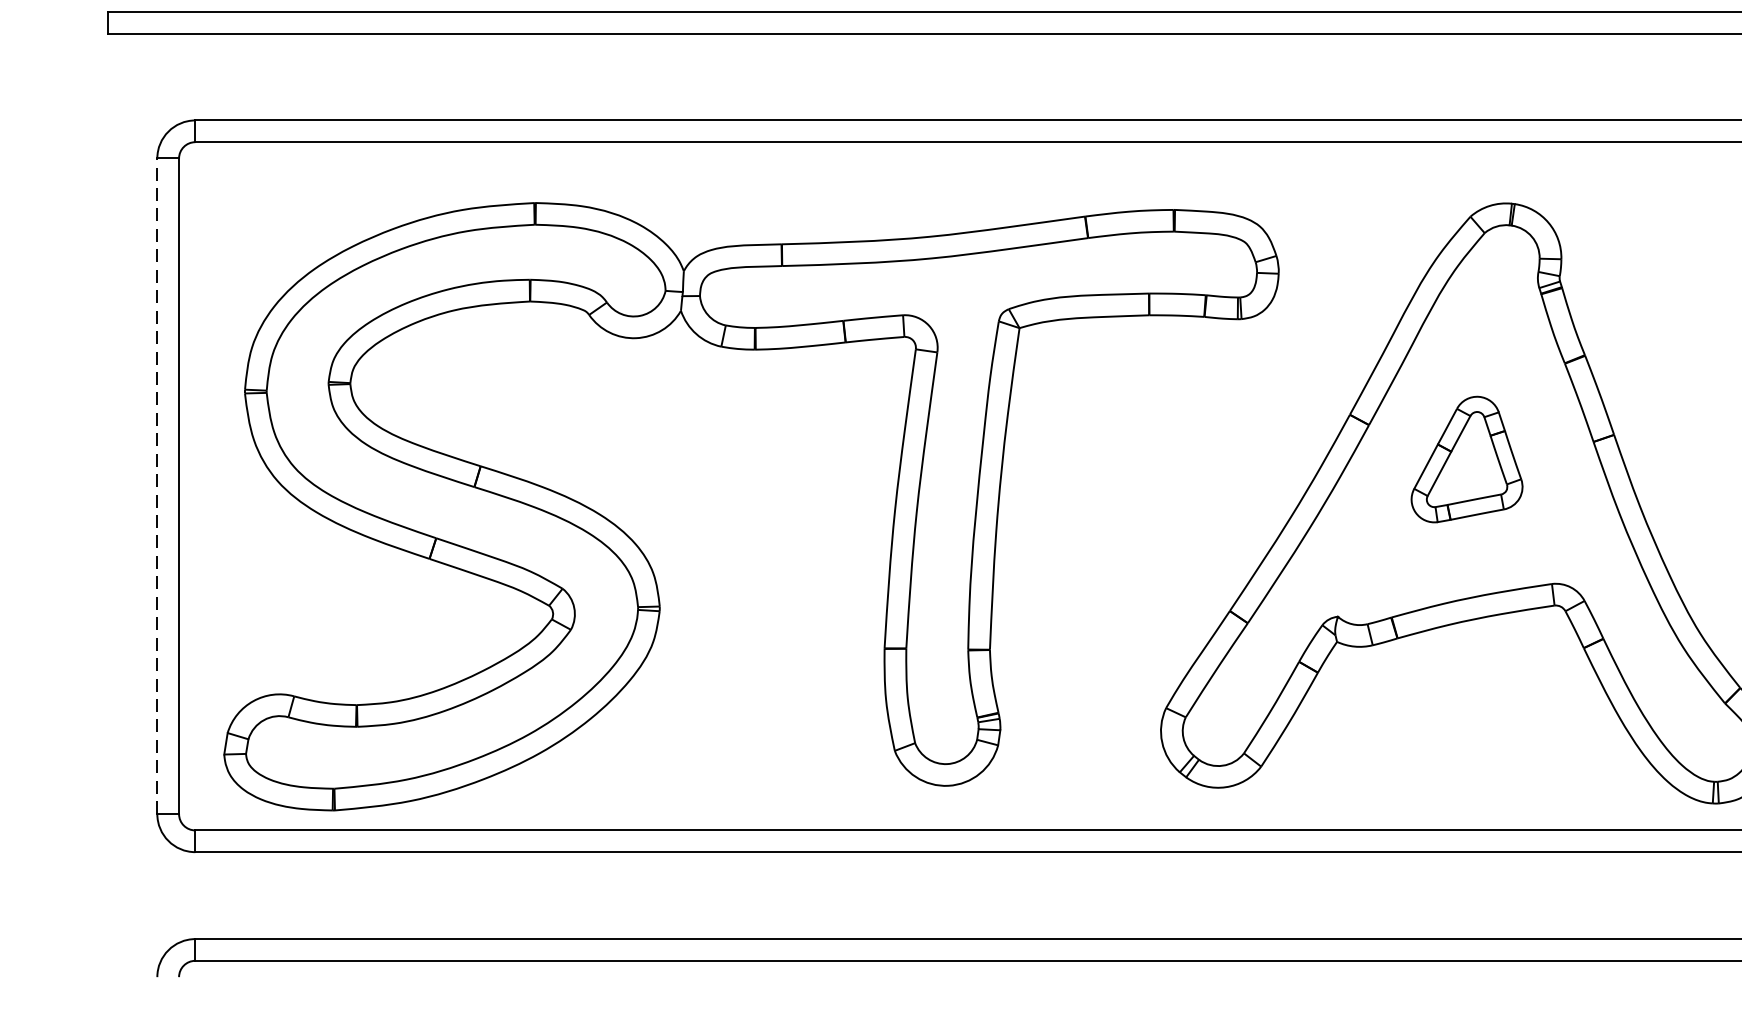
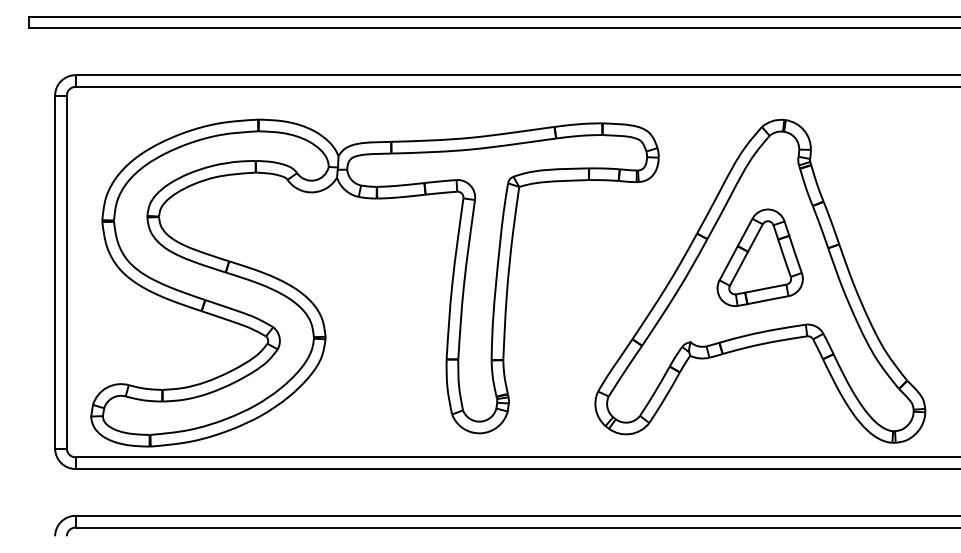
part: (1465, 459) -> (759, 257), size x1.43
line: (157, 485) -> (55, 271), dashed -> solid

